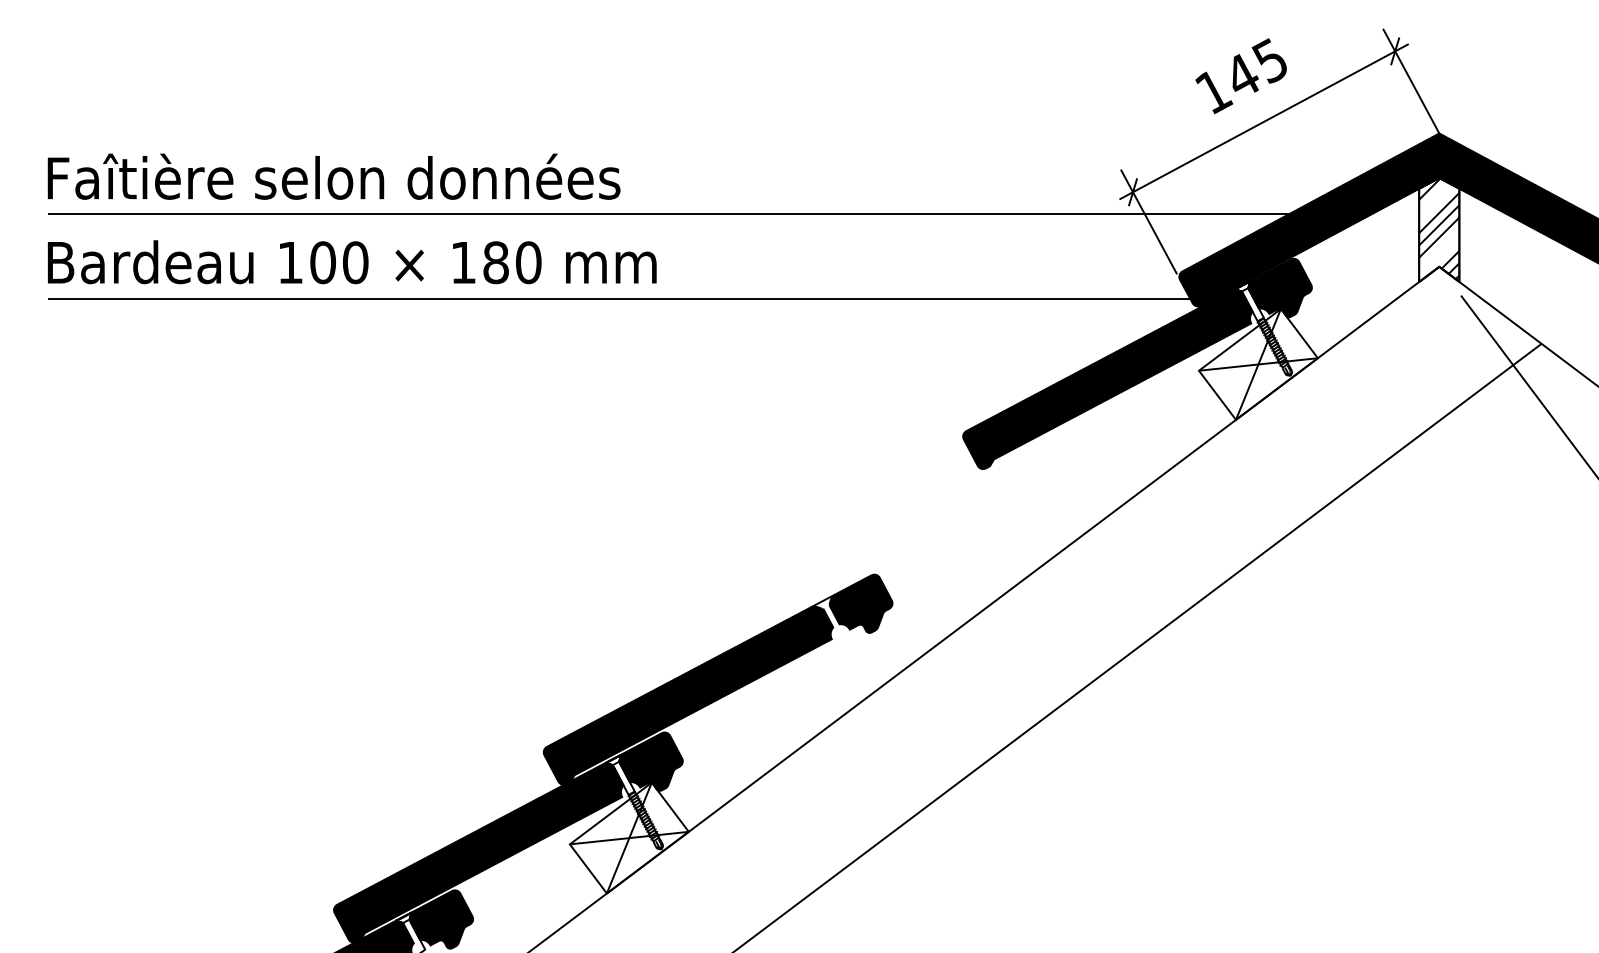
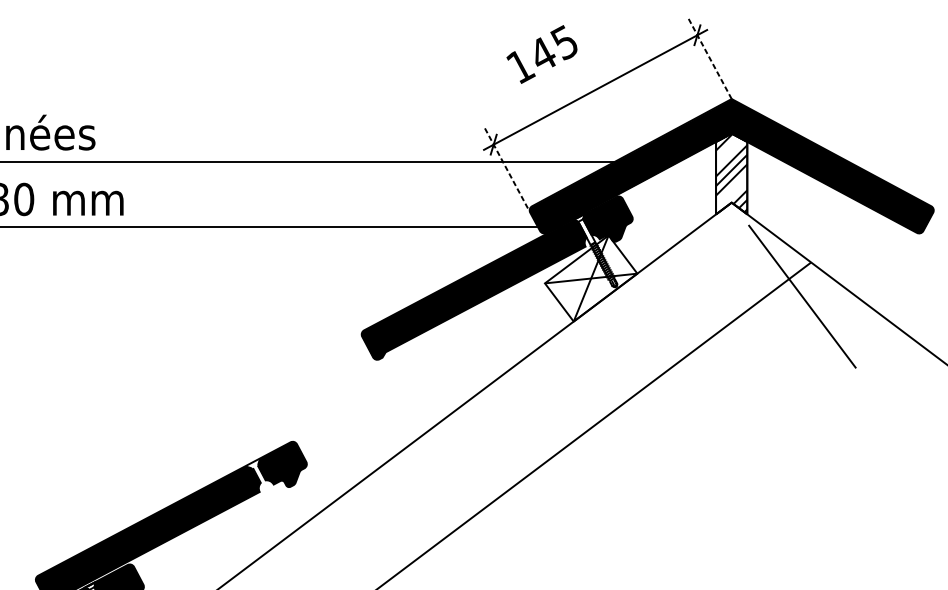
text: (1240, 76) -> (541, 54), moved
line: (1410, 80) -> (709, 57), solid -> dashed
line: (1148, 221) -> (505, 167), solid -> dashed

